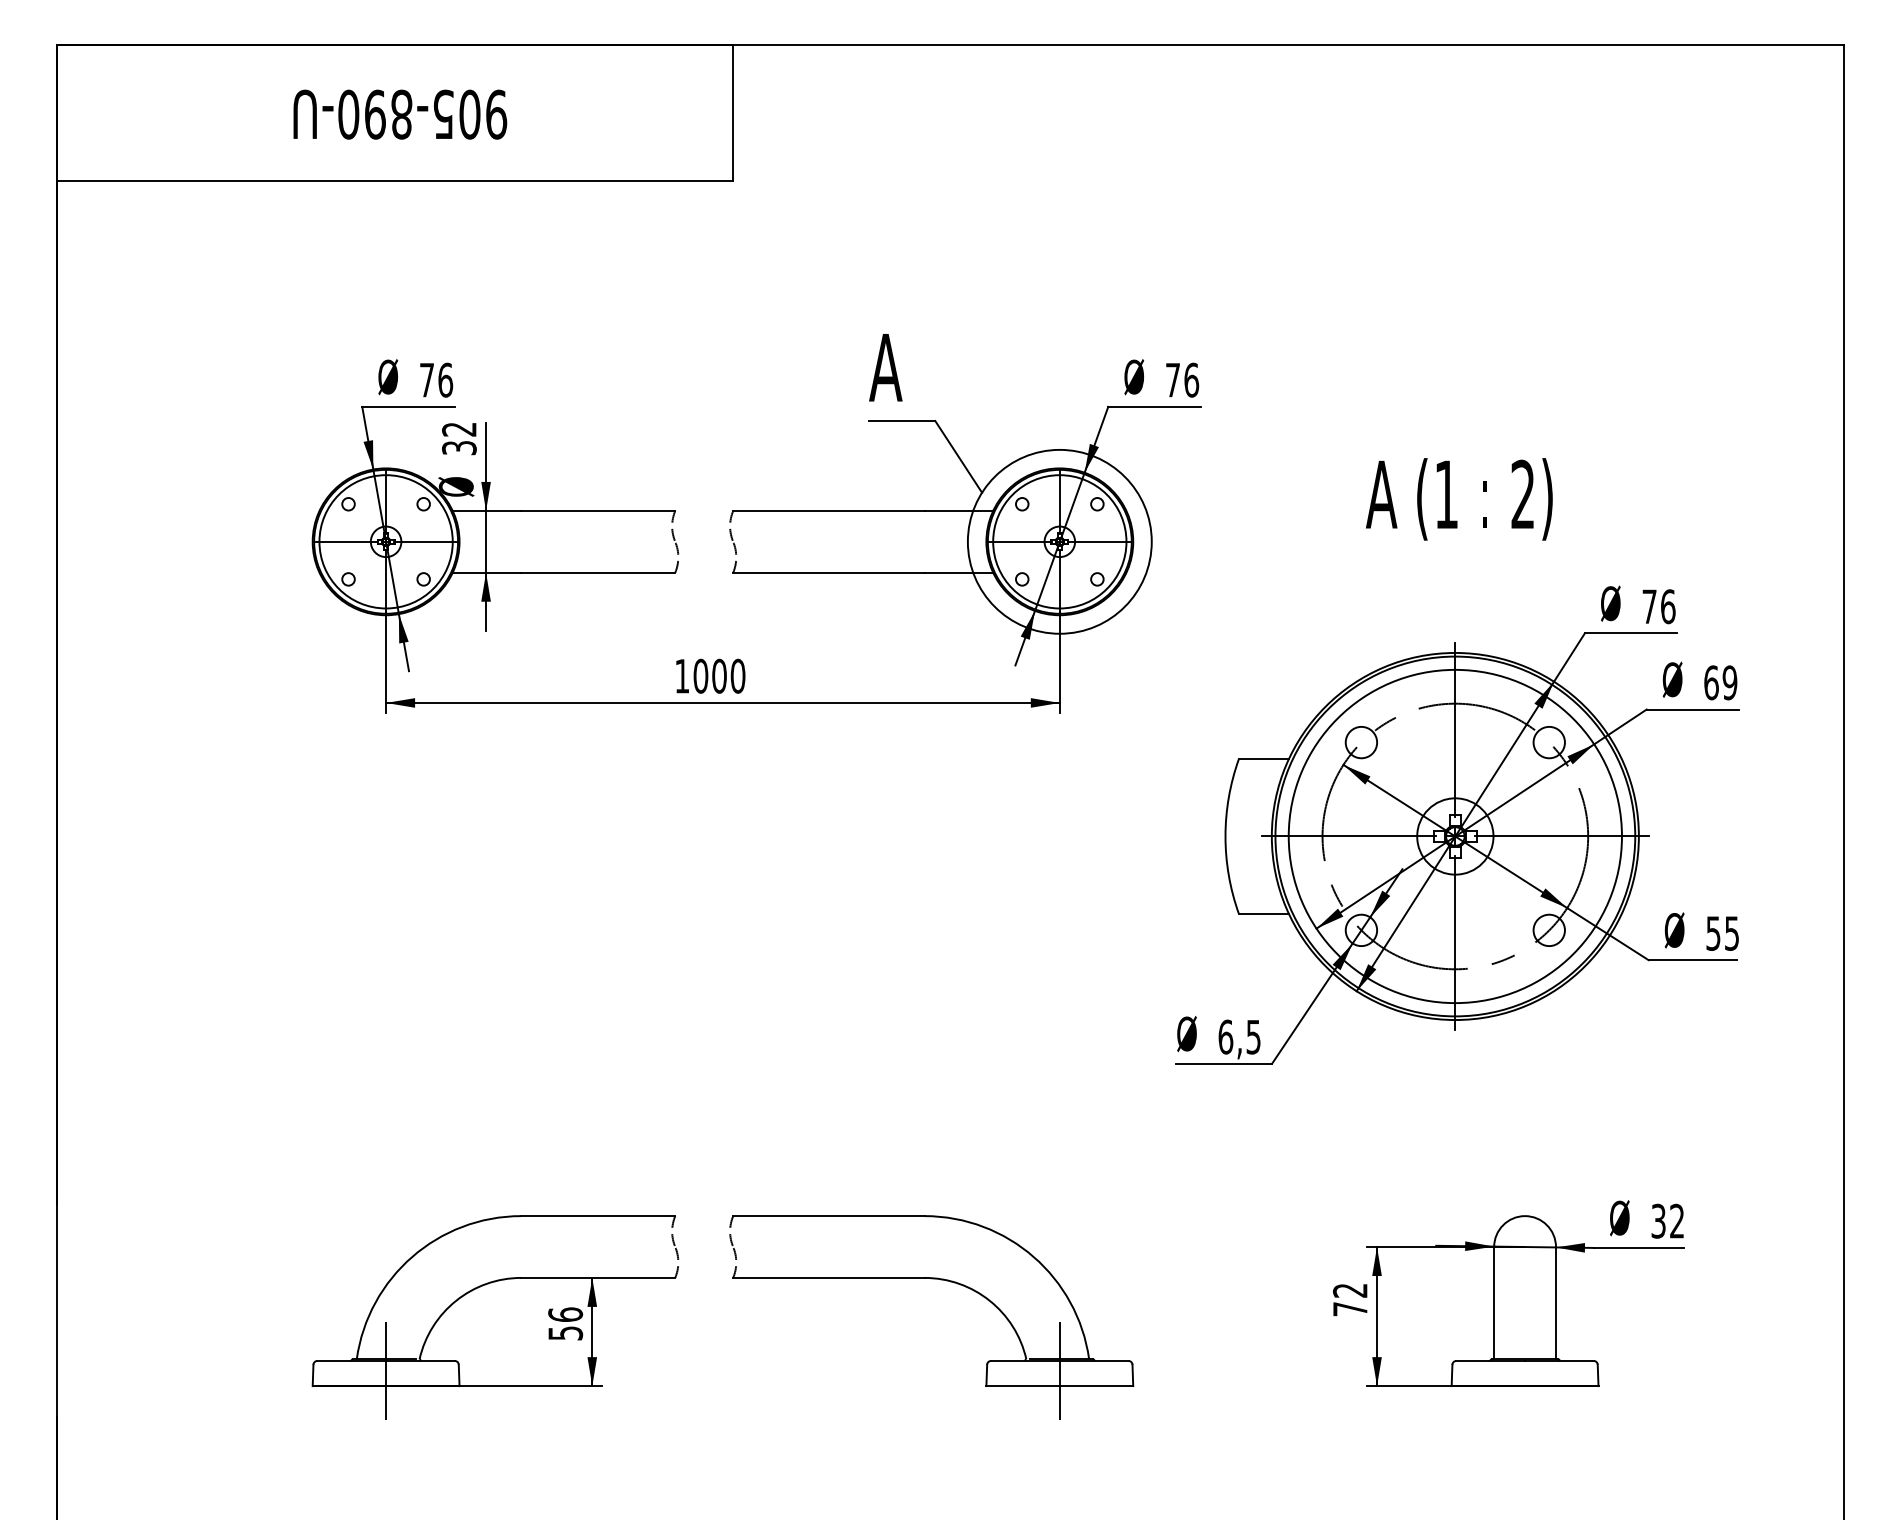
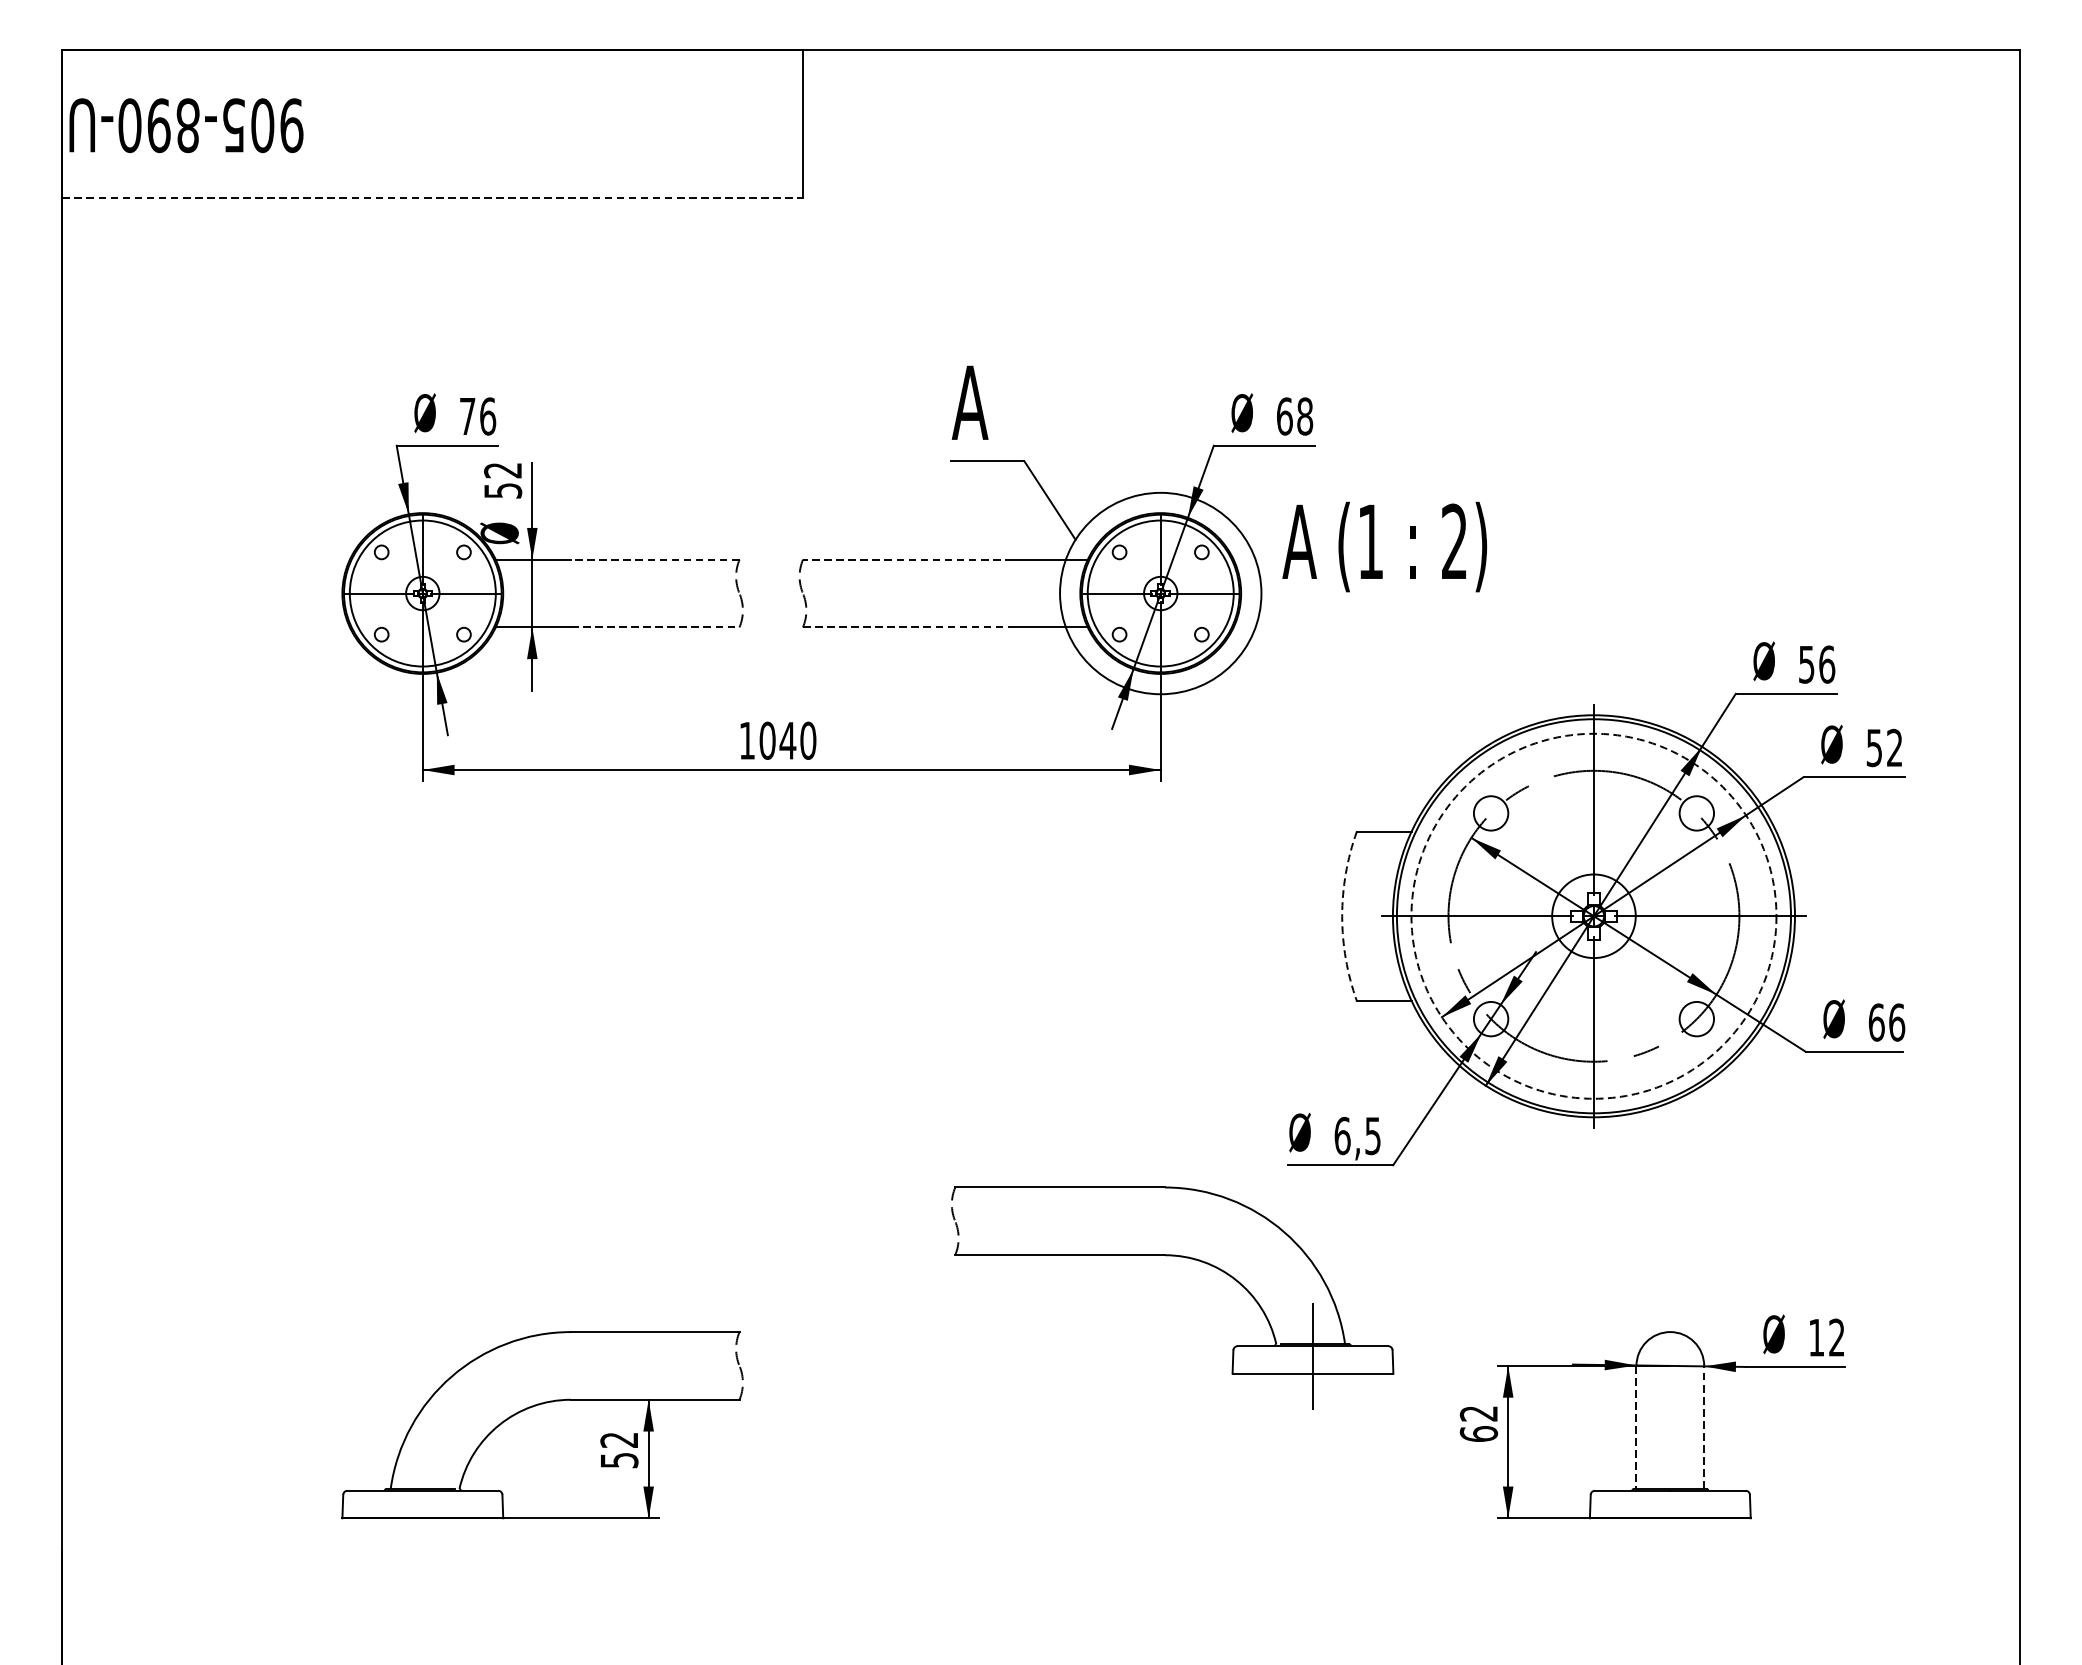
text: (400, 114) -> (186, 125), moved
line: (395, 180) -> (433, 197), solid -> dashed
text: (1182, 379) -> (1295, 415), 76 -> 68
text: (459, 447) -> (503, 490), 32 -> 52
text: (1459, 499) -> (1384, 547), moved
line: (598, 510) -> (655, 559), solid -> dashed
line: (828, 510) -> (907, 559), solid -> dashed
line: (598, 572) -> (655, 627), solid -> dashed
line: (828, 572) -> (907, 627), solid -> dashed
text: (1649, 606) -> (1806, 664), 76 -> 56
text: (719, 675) -> (787, 739), 1000 -> 1040
text: (1720, 682) -> (1884, 747), 69 -> 52
arc: (1225, 836) -> (1342, 916), solid -> dashed
circle: (1454, 836) -> (1593, 916), solid -> dashed
text: (1722, 933) -> (1886, 1022), 55 -> 66
text: (1658, 1220) -> (1816, 1336), 32 -> 12
part: (931, 1279) -> (1172, 1256), moved
line: (1555, 1302) -> (1703, 1426), solid -> dashed
line: (1494, 1303) -> (1636, 1427), solid -> dashed
text: (1349, 1308) -> (1478, 1433), 72 -> 62
text: (565, 1314) -> (619, 1439), 56 -> 52
line: (386, 1370) -> (423, 1501), removed

